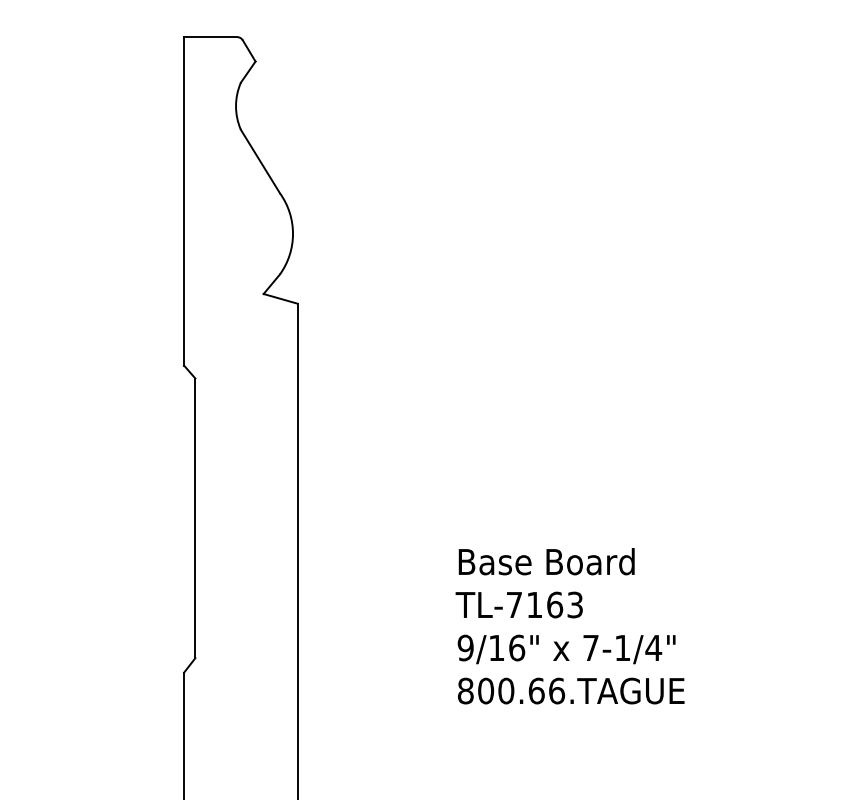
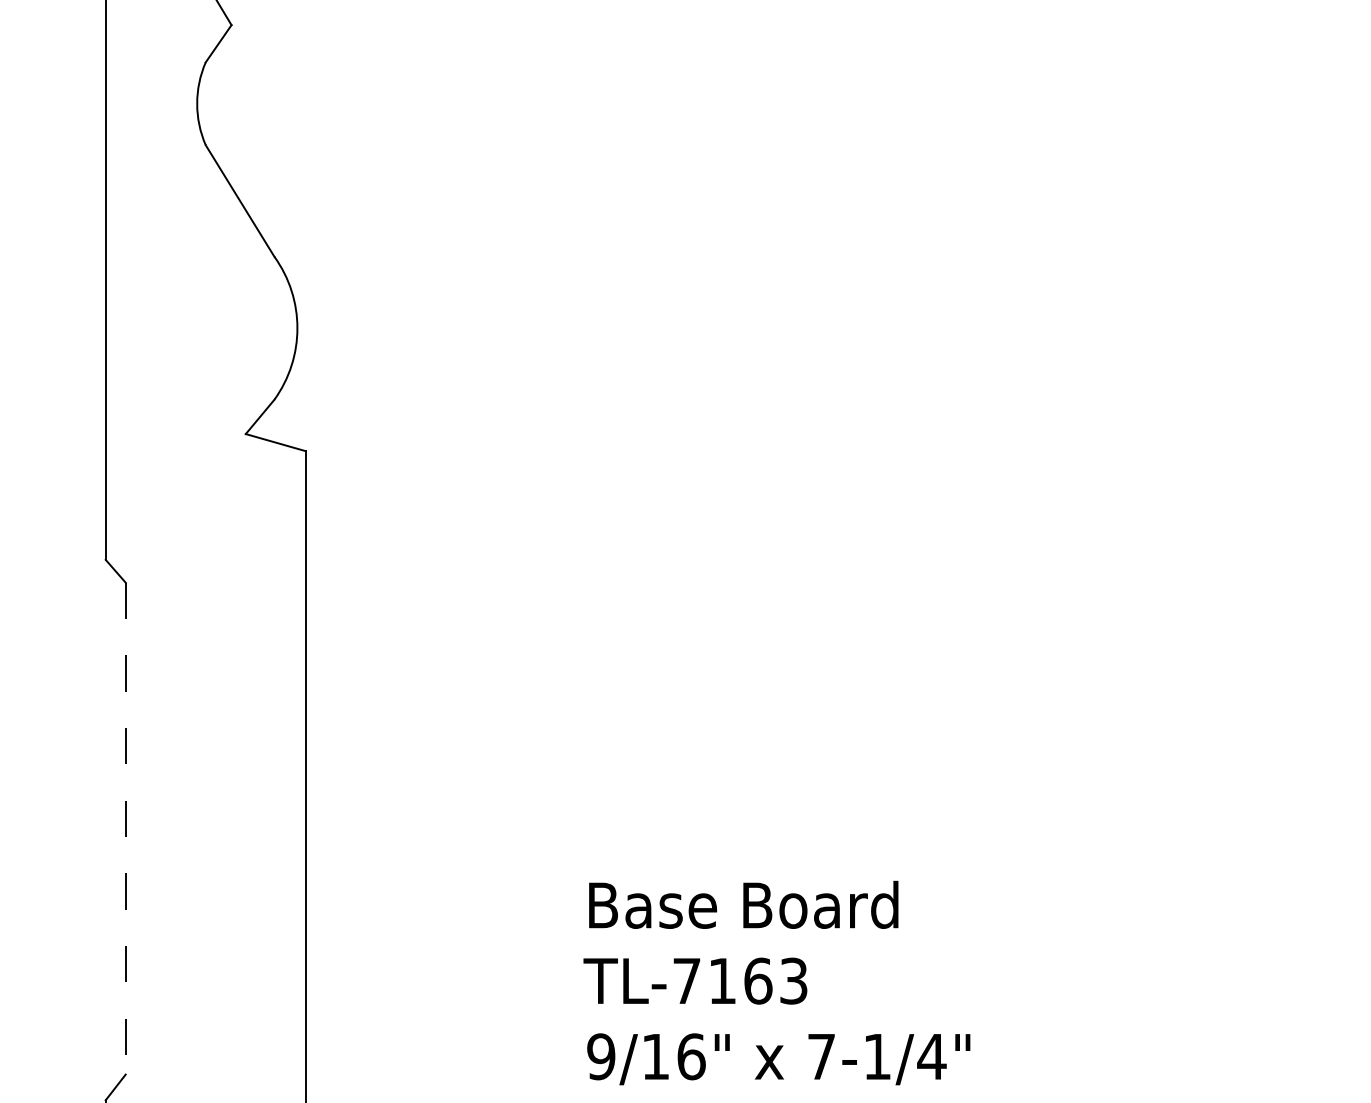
line: (195, 518) -> (125, 828), solid -> dashed

